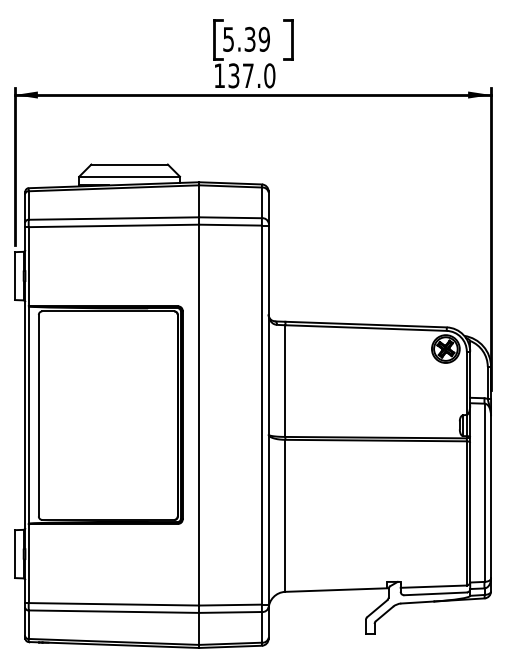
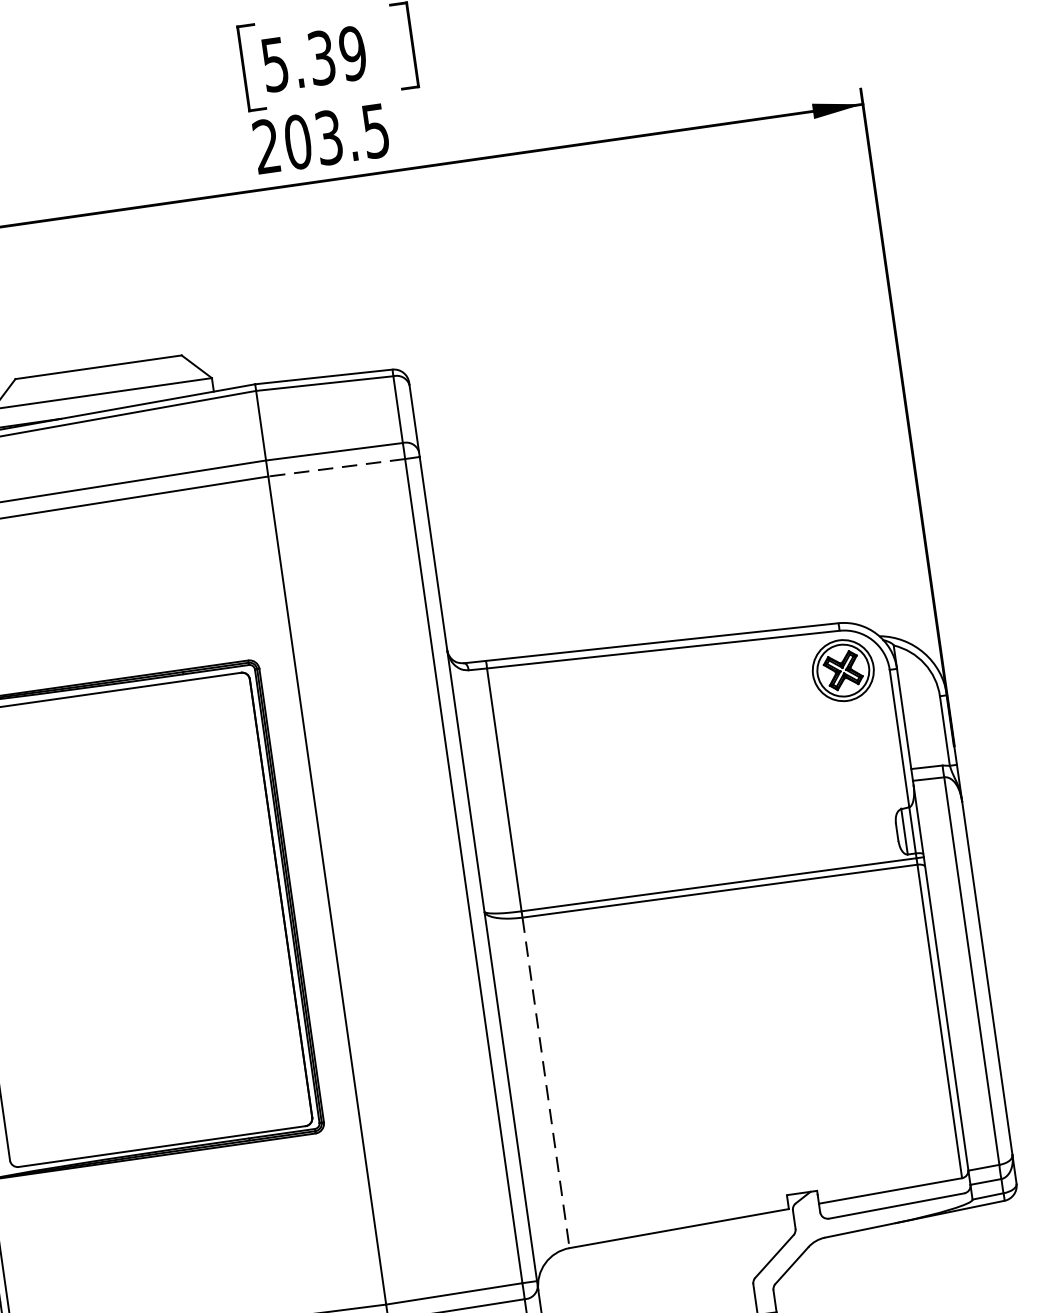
text: (244, 75) -> (320, 138), 137.0 -> 203.5
line: (230, 225) -> (336, 468), solid -> dashed
line: (285, 516) -> (546, 1084), solid -> dashed

